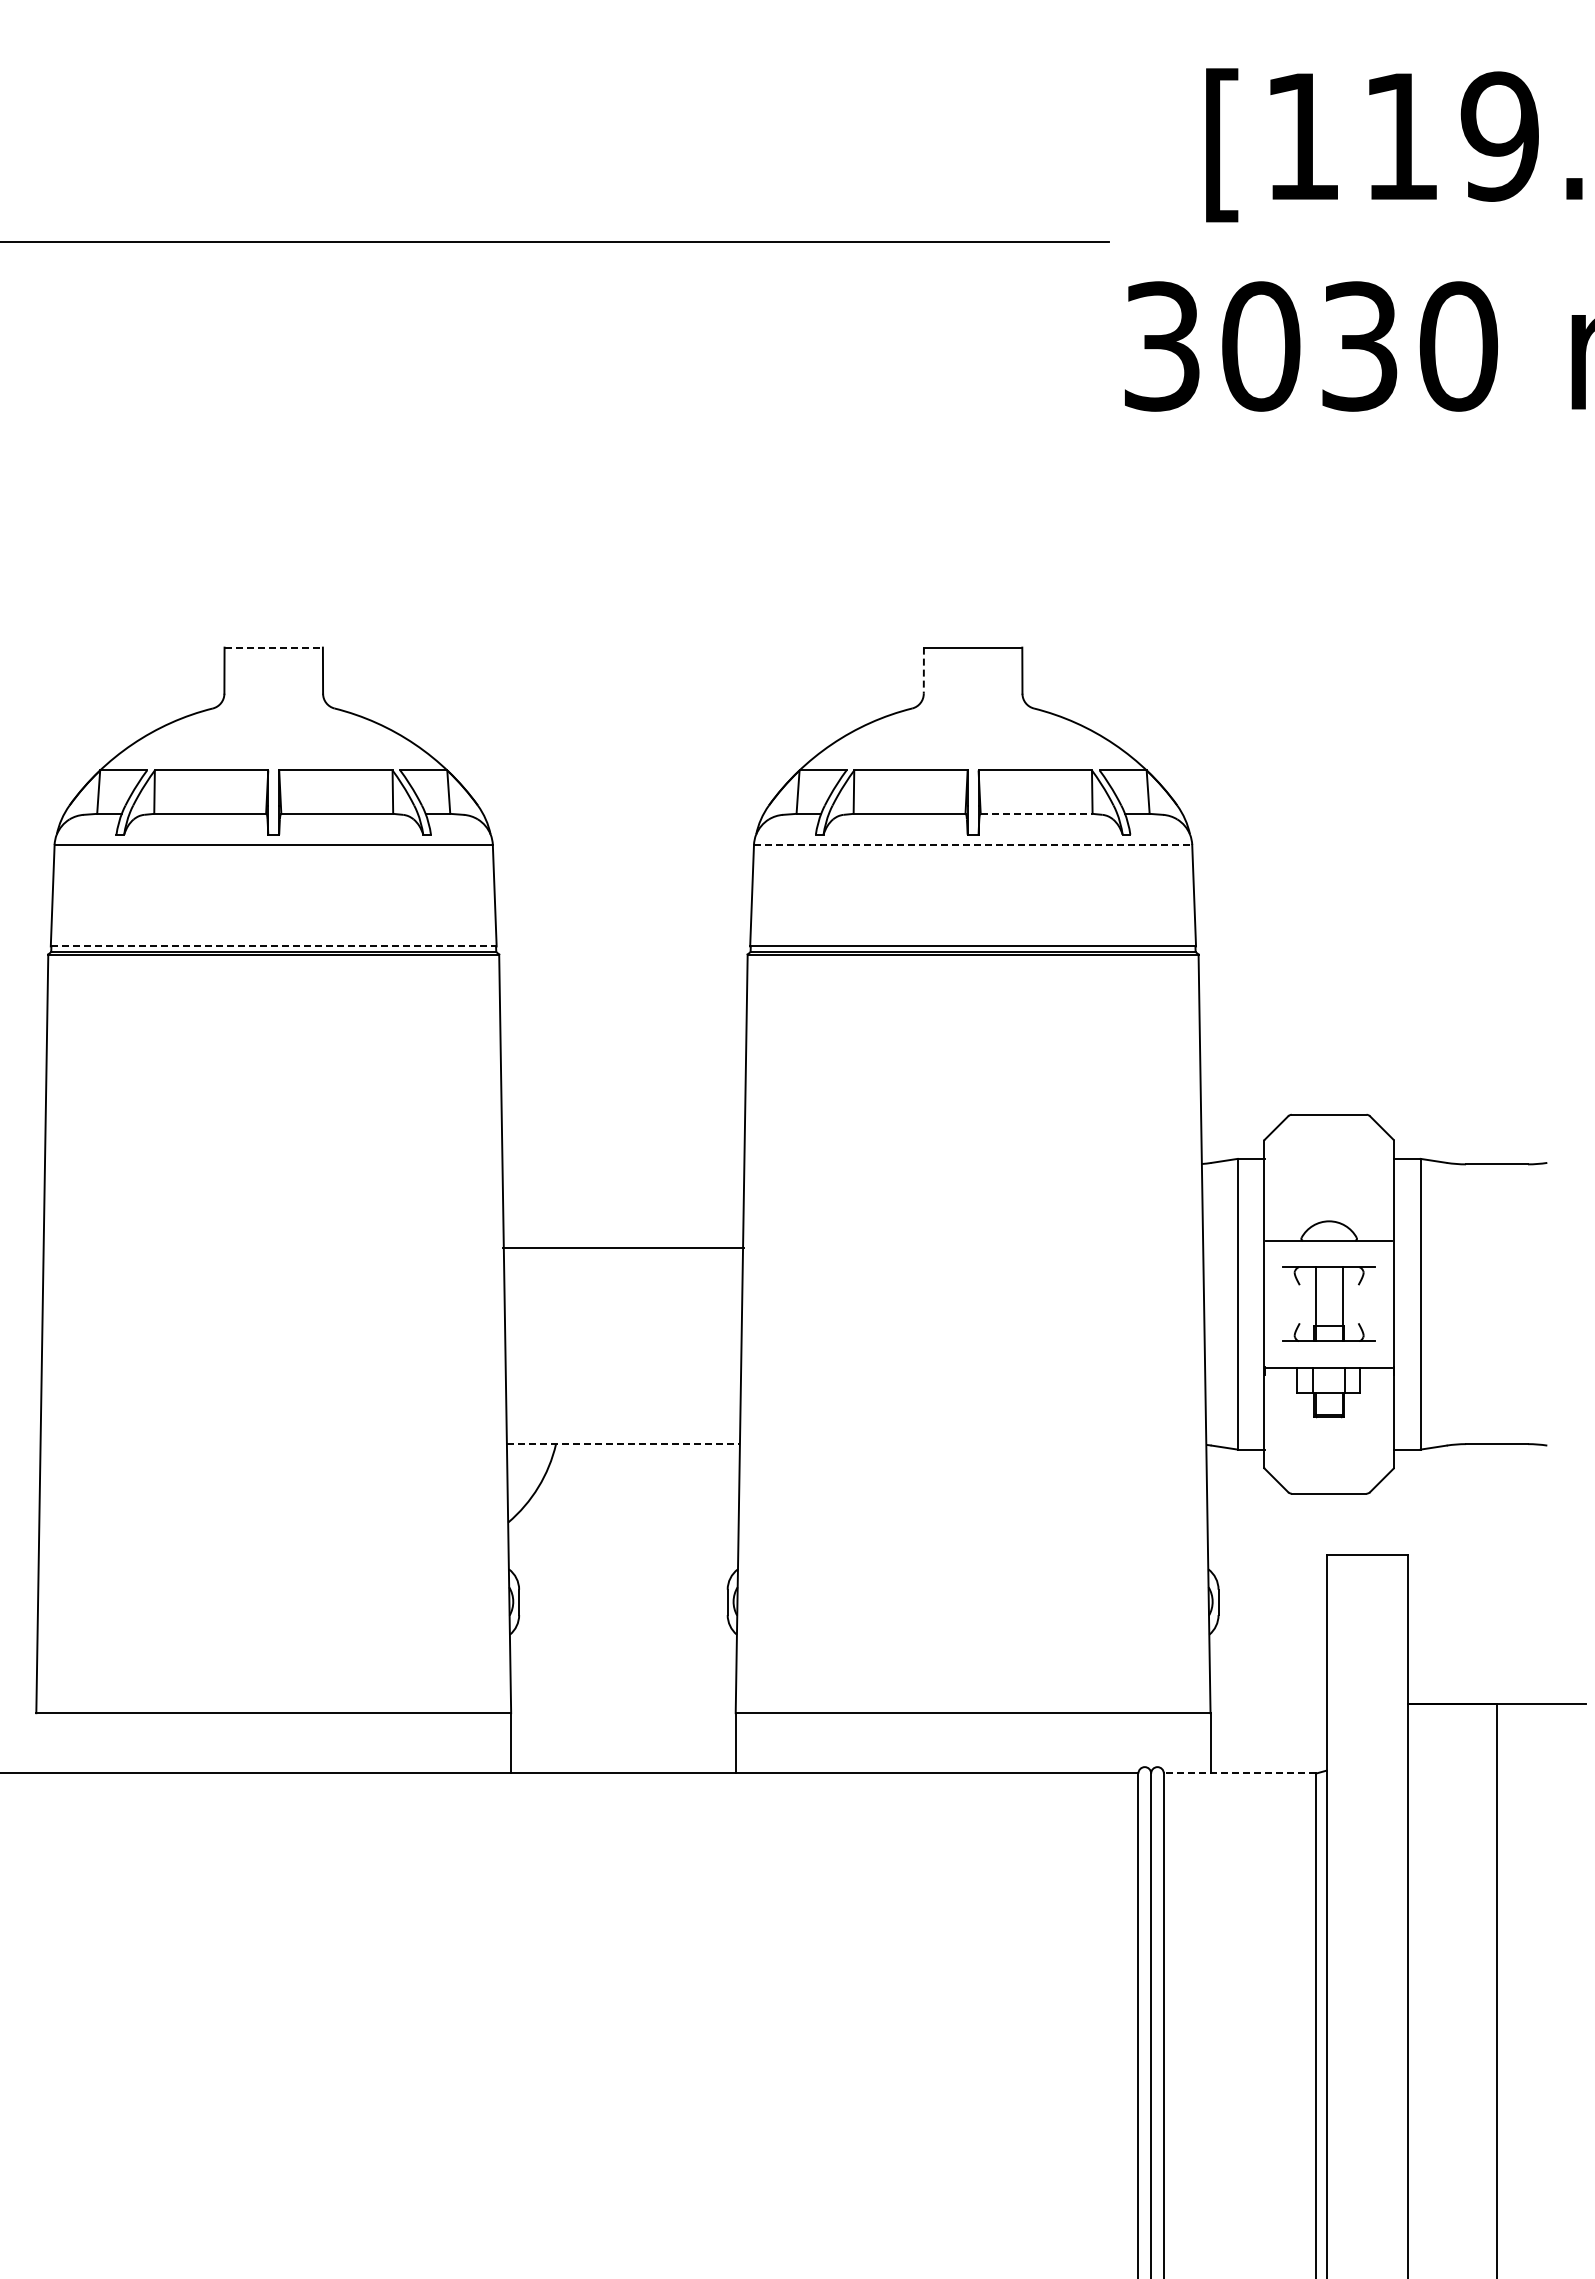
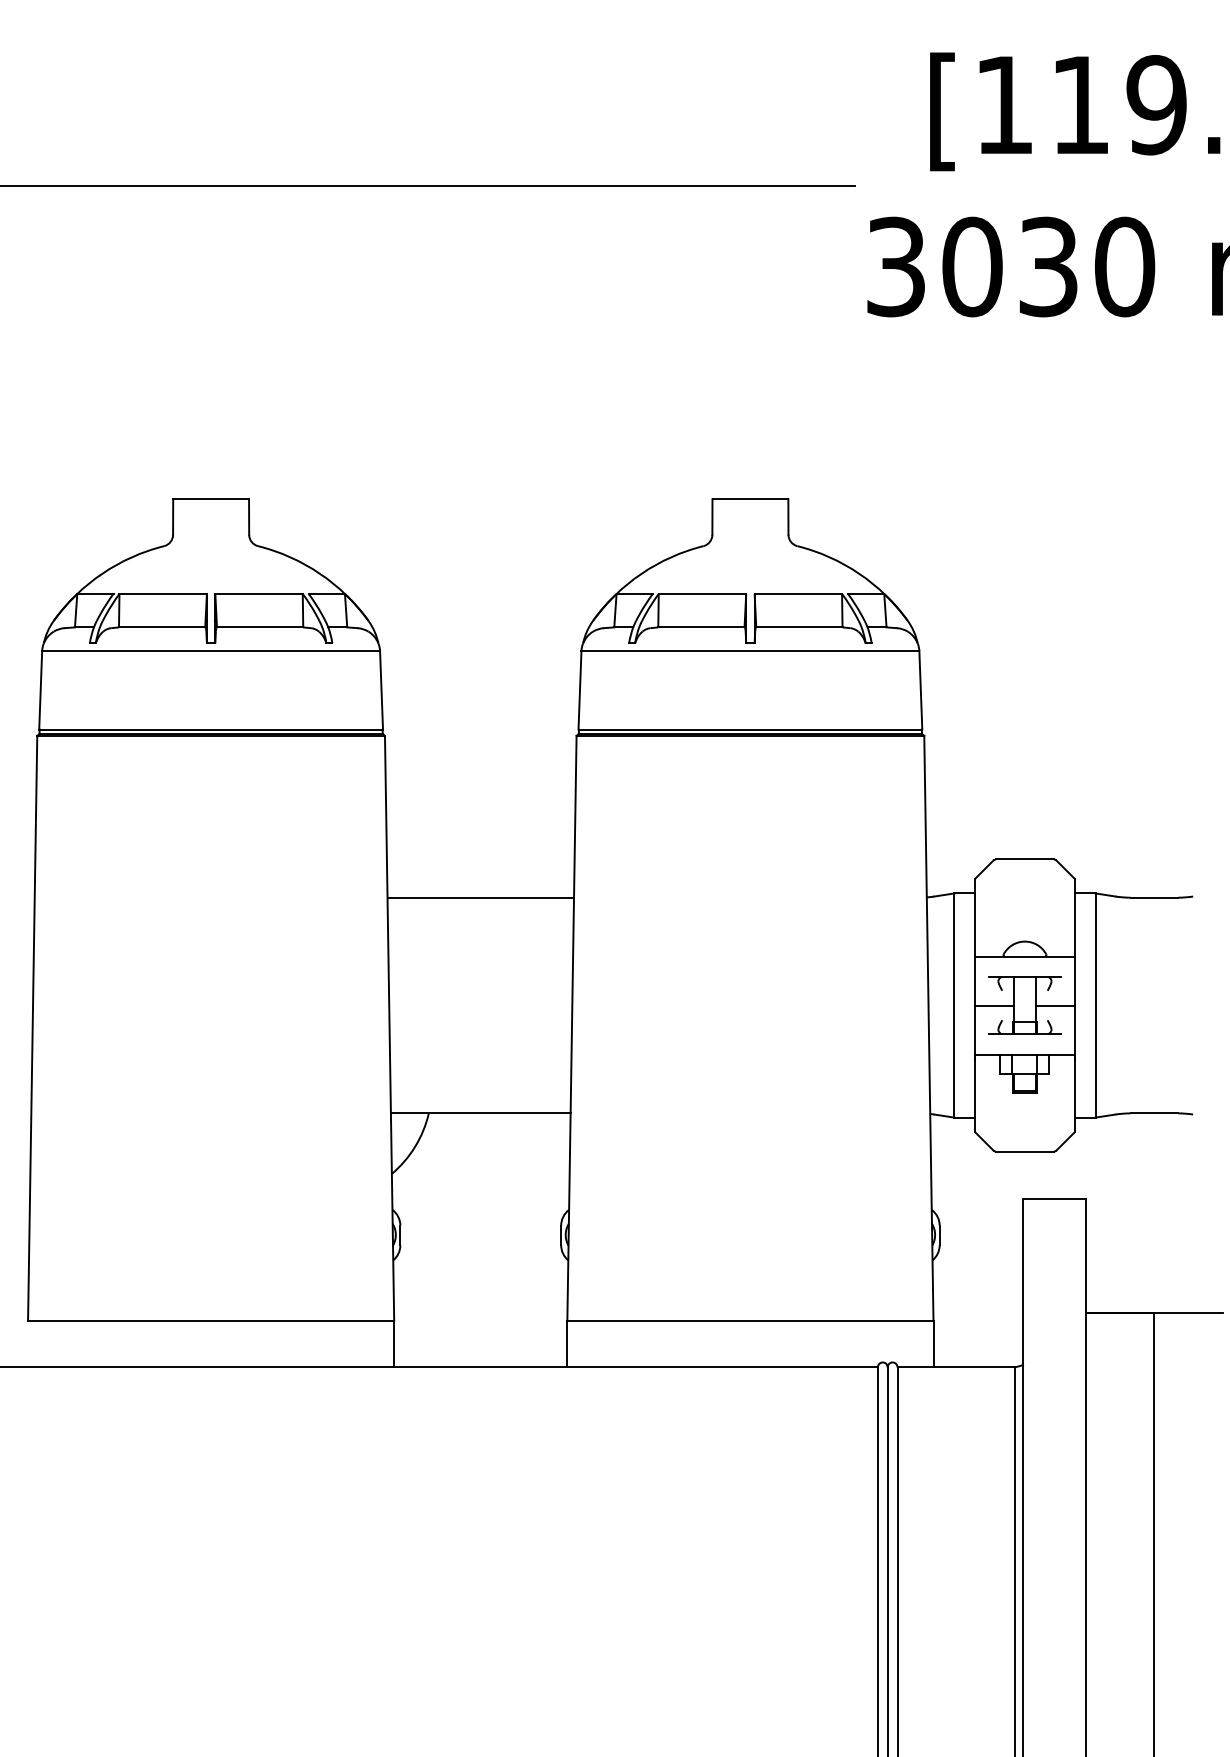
line: (274, 647) -> (211, 499), dashed -> solid
line: (923, 671) -> (712, 517), dashed -> solid
line: (1036, 813) -> (799, 627), dashed -> solid
line: (973, 844) -> (750, 651), dashed -> solid
line: (273, 946) -> (210, 729), dashed -> solid
line: (623, 1248) -> (480, 897), moved
line: (1289, 1304) -> (994, 1005), added
line: (1368, 1304) -> (1055, 1005), added
line: (623, 1444) -> (480, 1113), dashed -> solid
line: (1239, 1773) -> (955, 1367), dashed -> solid

